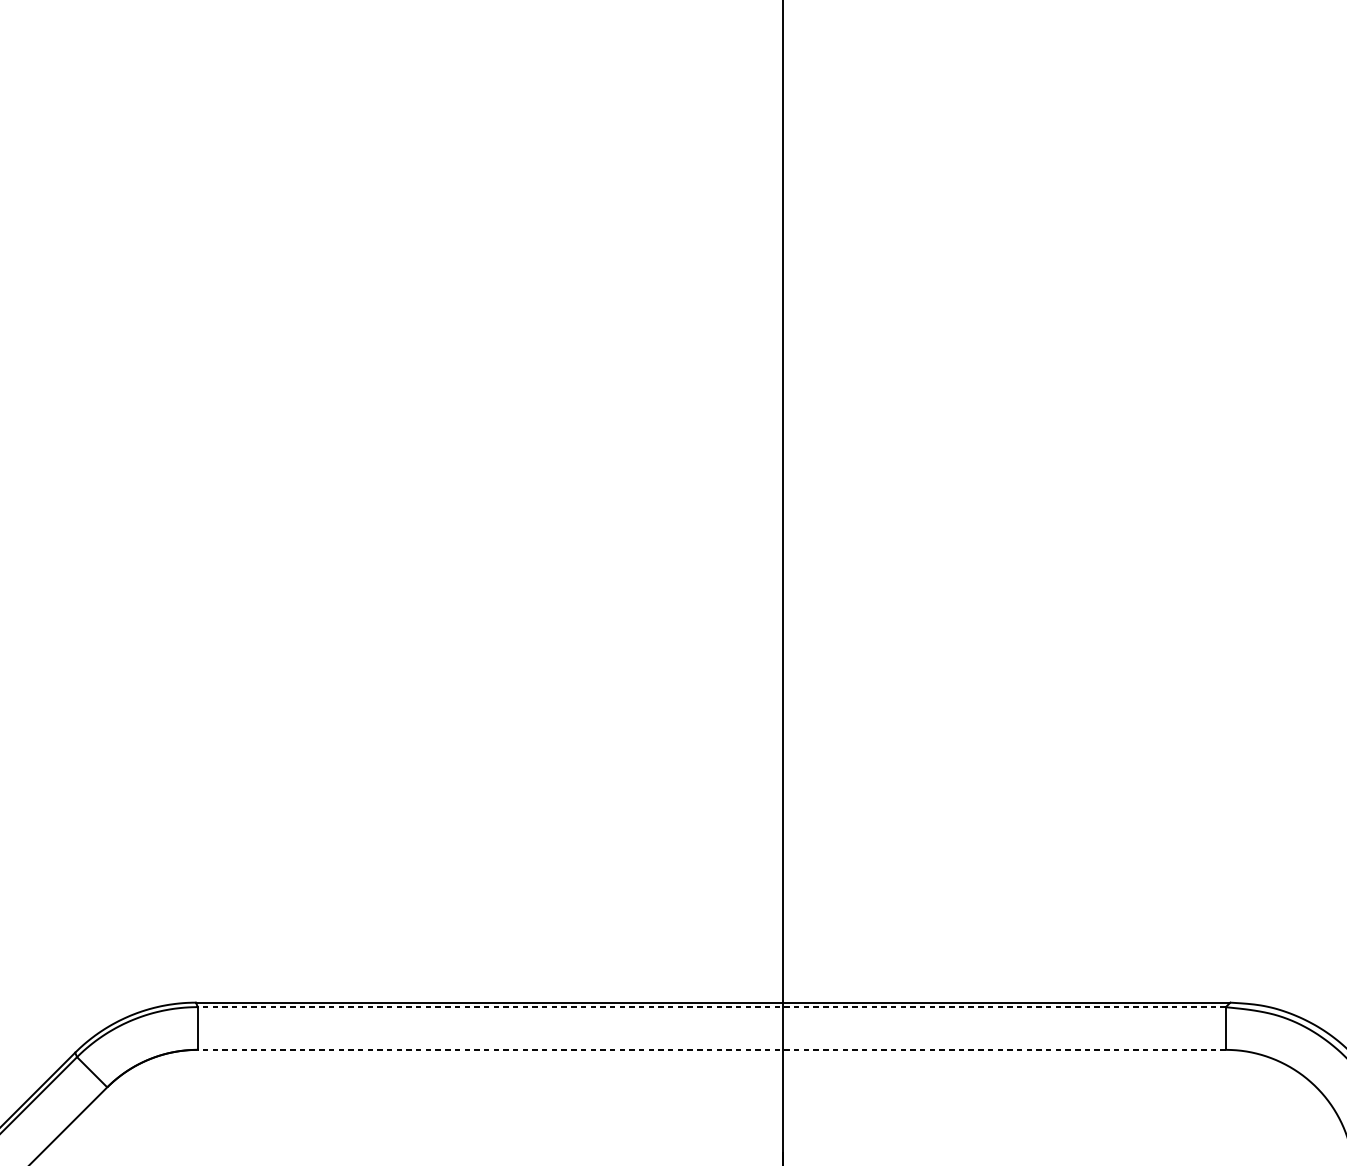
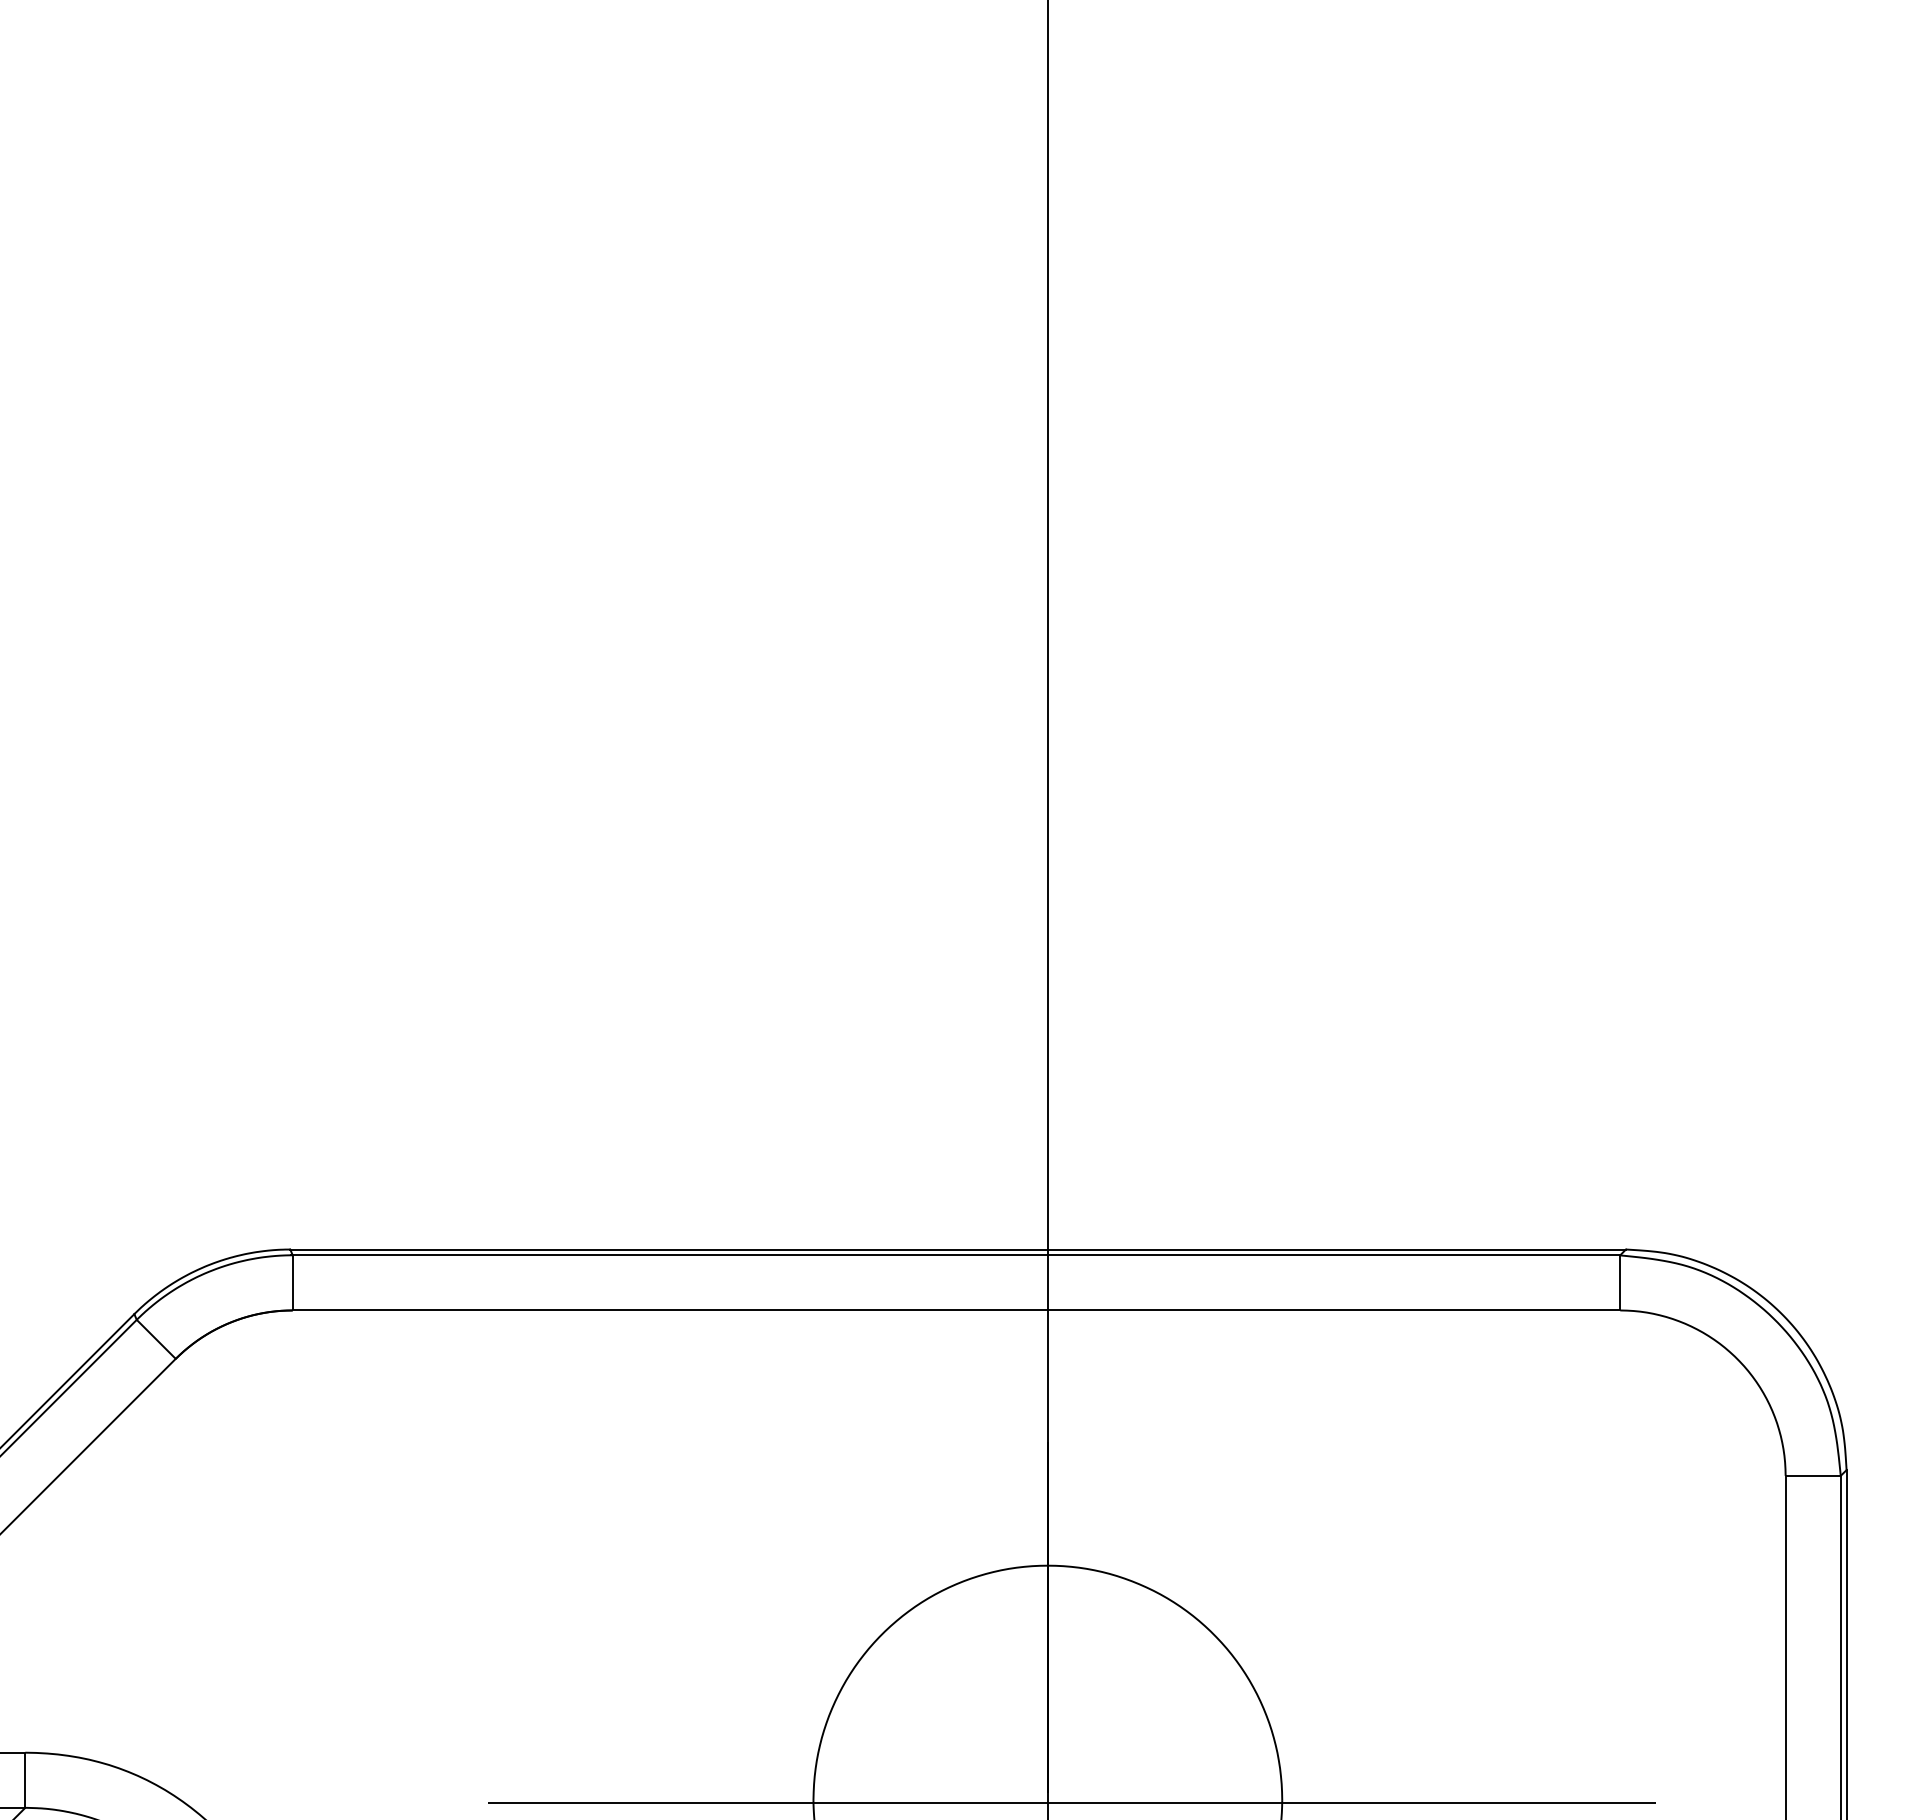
line: (711, 1007) -> (956, 1255), dashed -> solid
line: (711, 1049) -> (956, 1310), dashed -> solid

